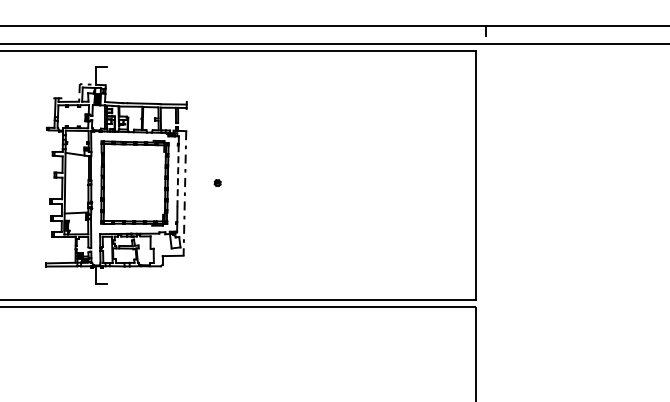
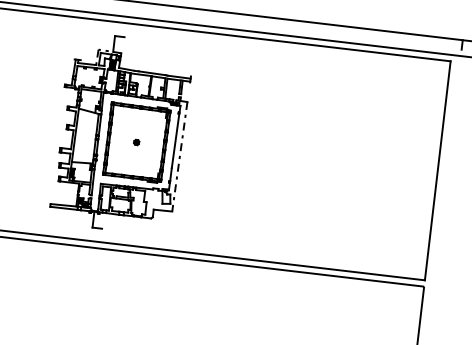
line: (178, 176) -> (175, 141), dashed -> solid
part: (217, 182) -> (136, 141), moved

